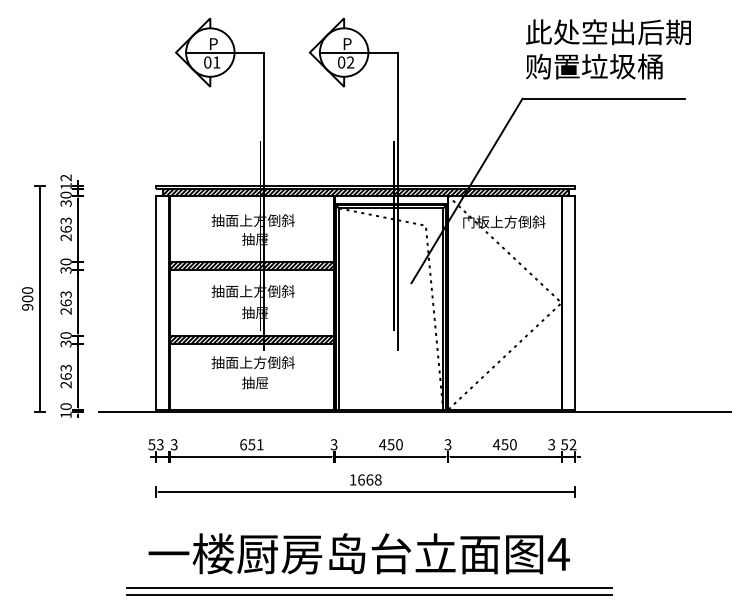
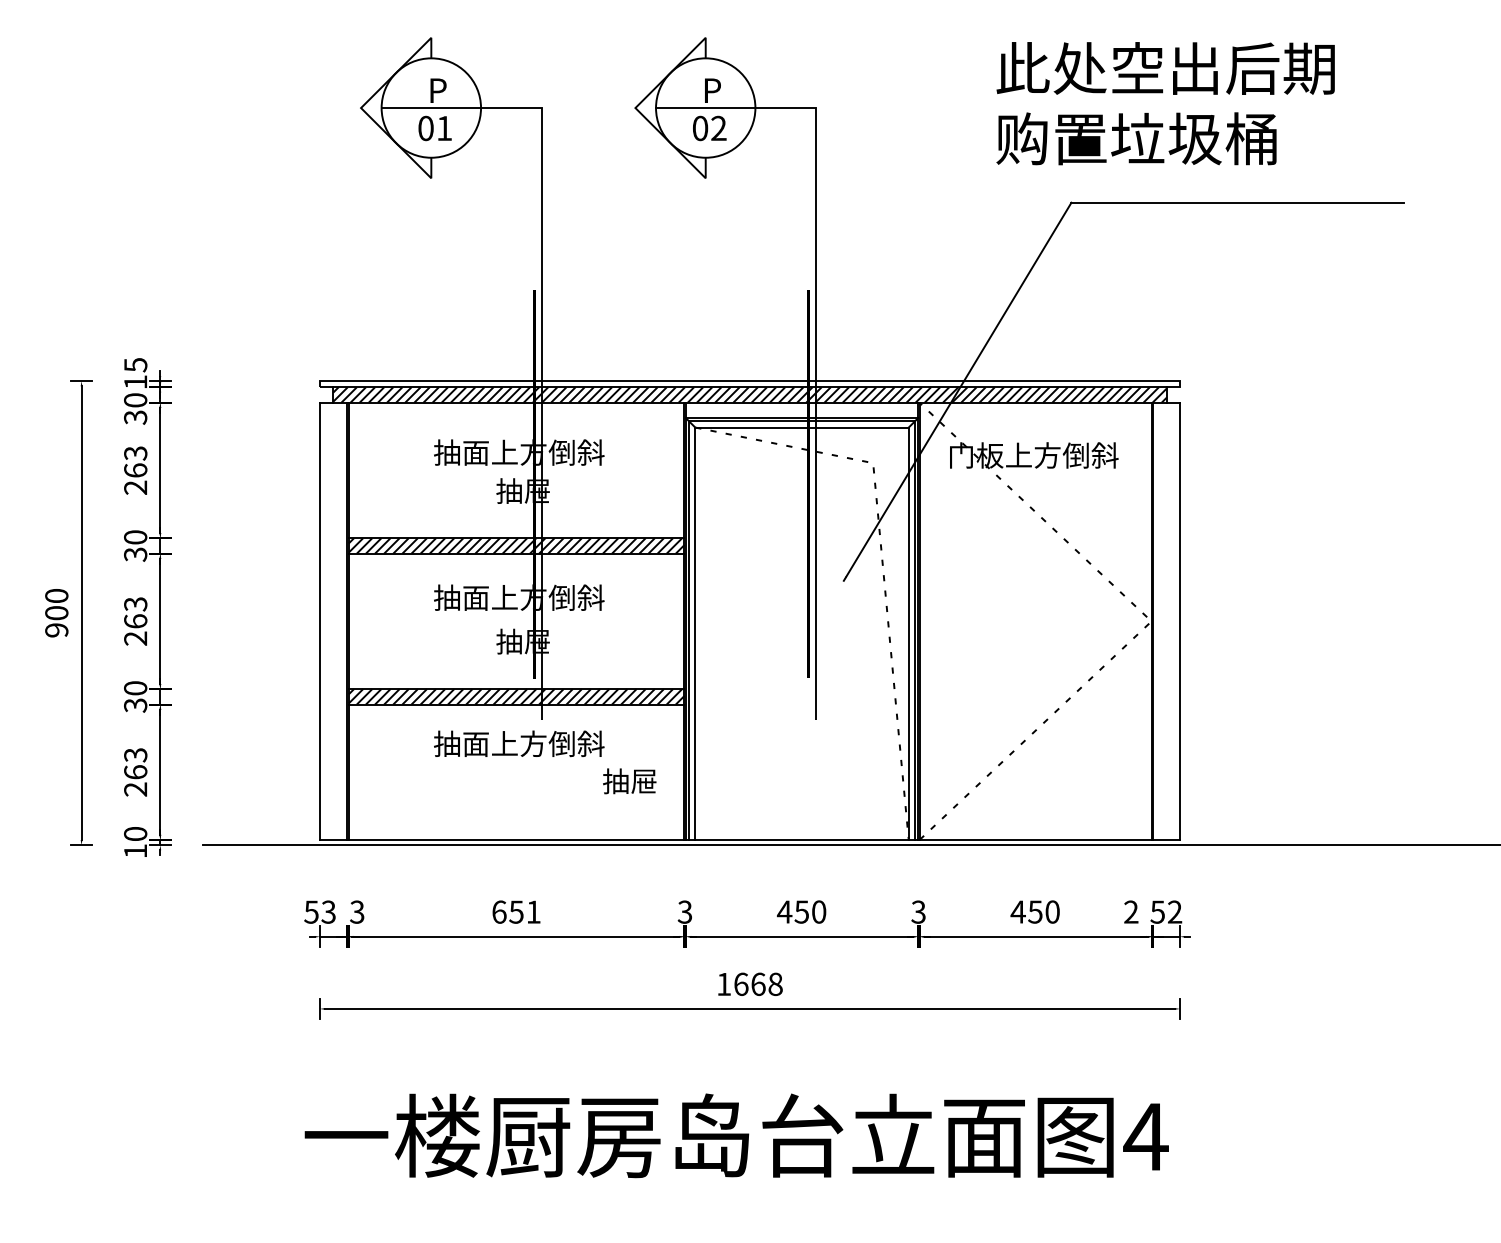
text: (608, 49) -> (1165, 103), moved
text: (65, 177) -> (134, 364), 12 -> 15
text: (255, 382) -> (630, 780), moved
text: (551, 444) -> (1130, 911), 3 -> 2
line: (369, 587) -> (757, 1204), removed
line: (369, 595) -> (757, 1221), removed

